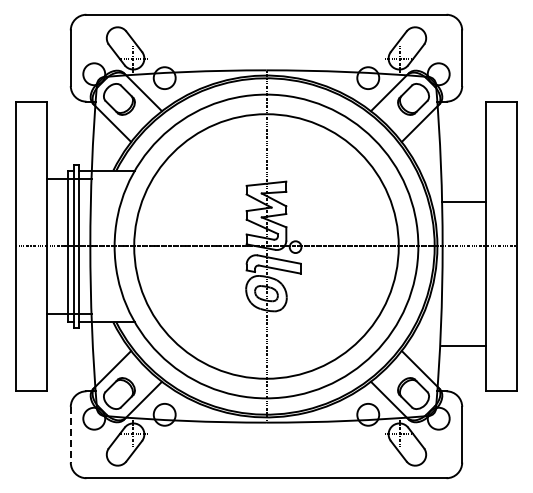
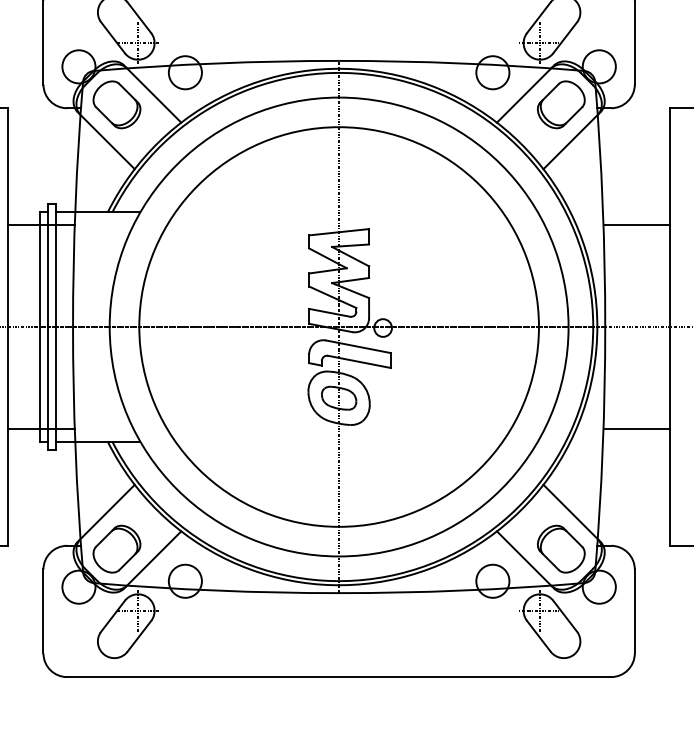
line: (463, 202) -> (636, 225), moved
line: (463, 345) -> (636, 428), moved
line: (70, 434) -> (43, 611), dashed -> solid

